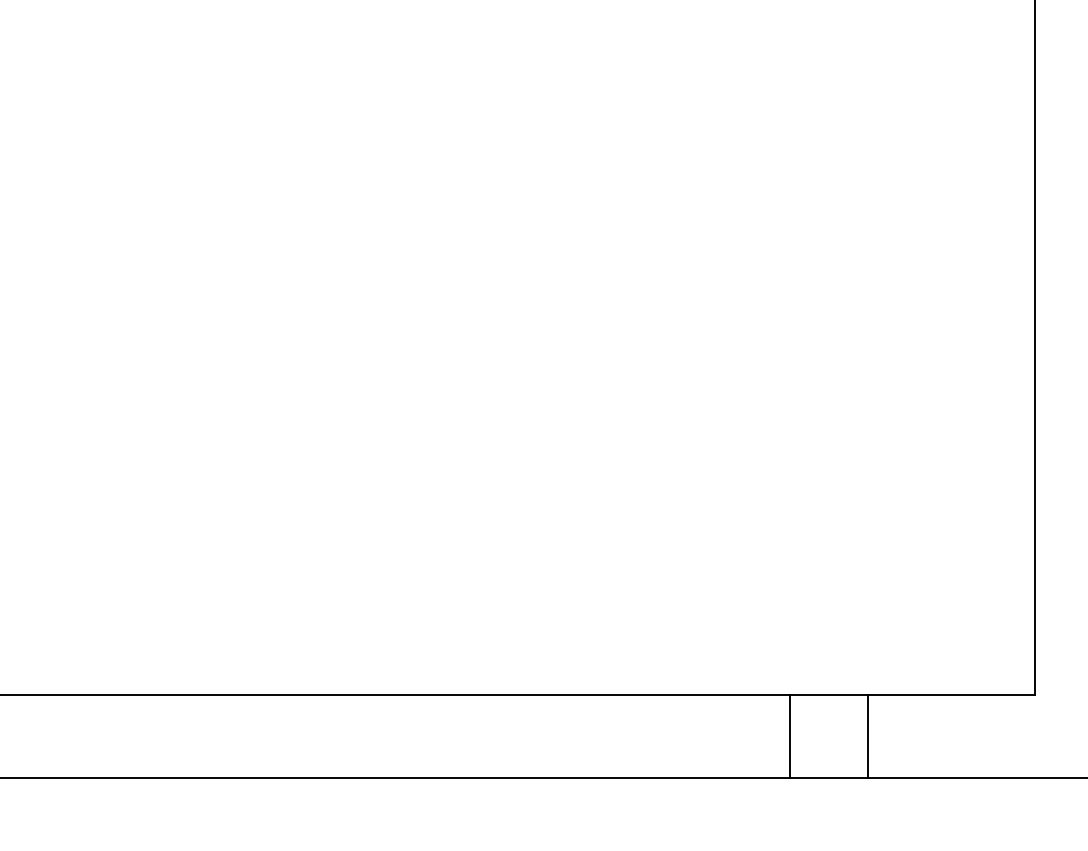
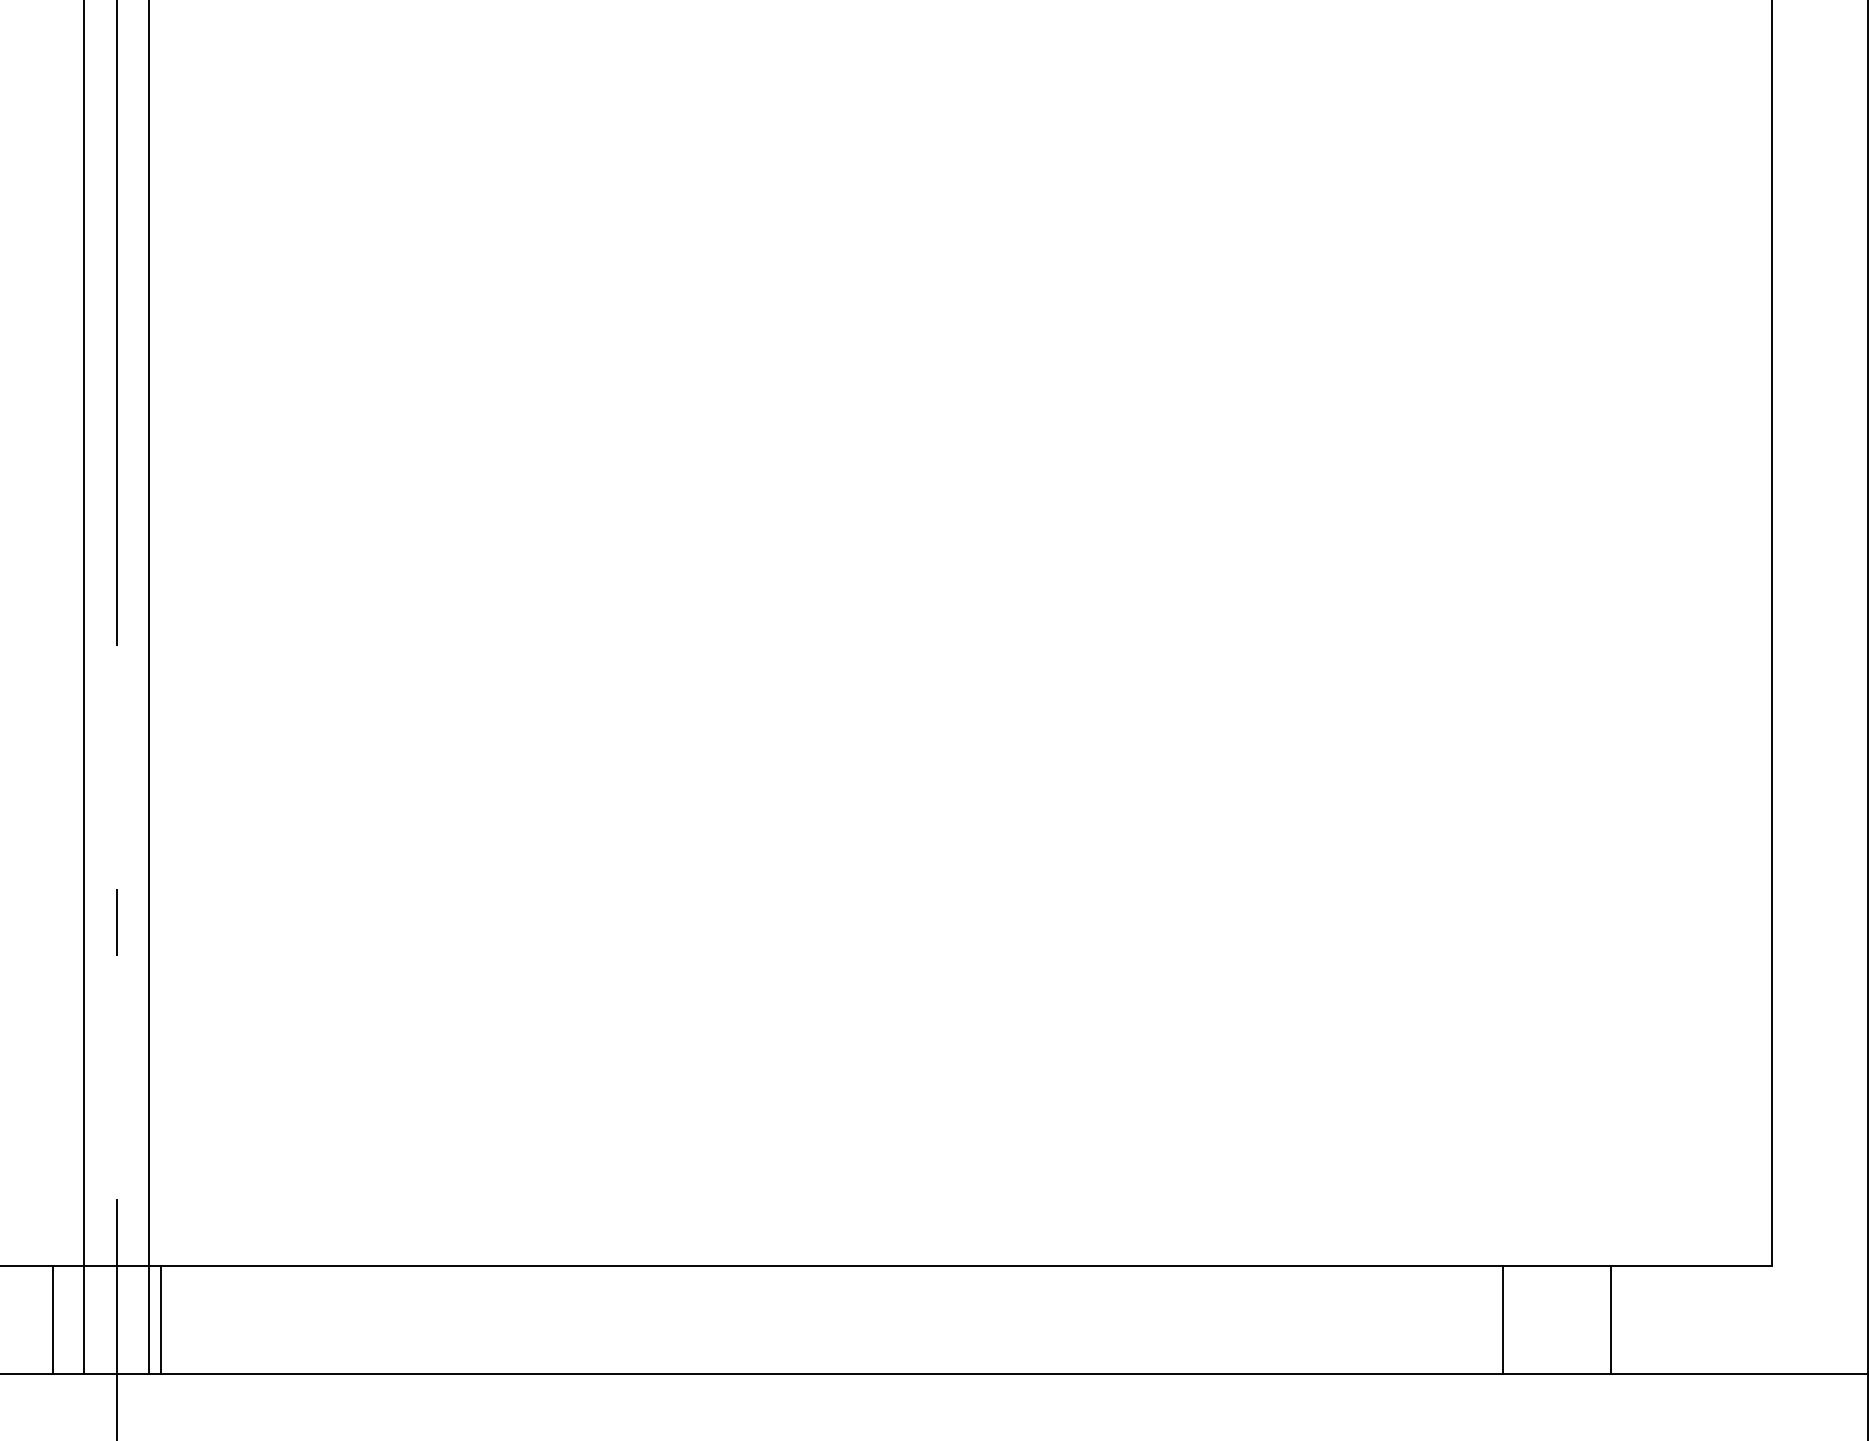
line: (790, 736) -> (1502, 1320), moved
line: (867, 736) -> (1610, 1320), moved

